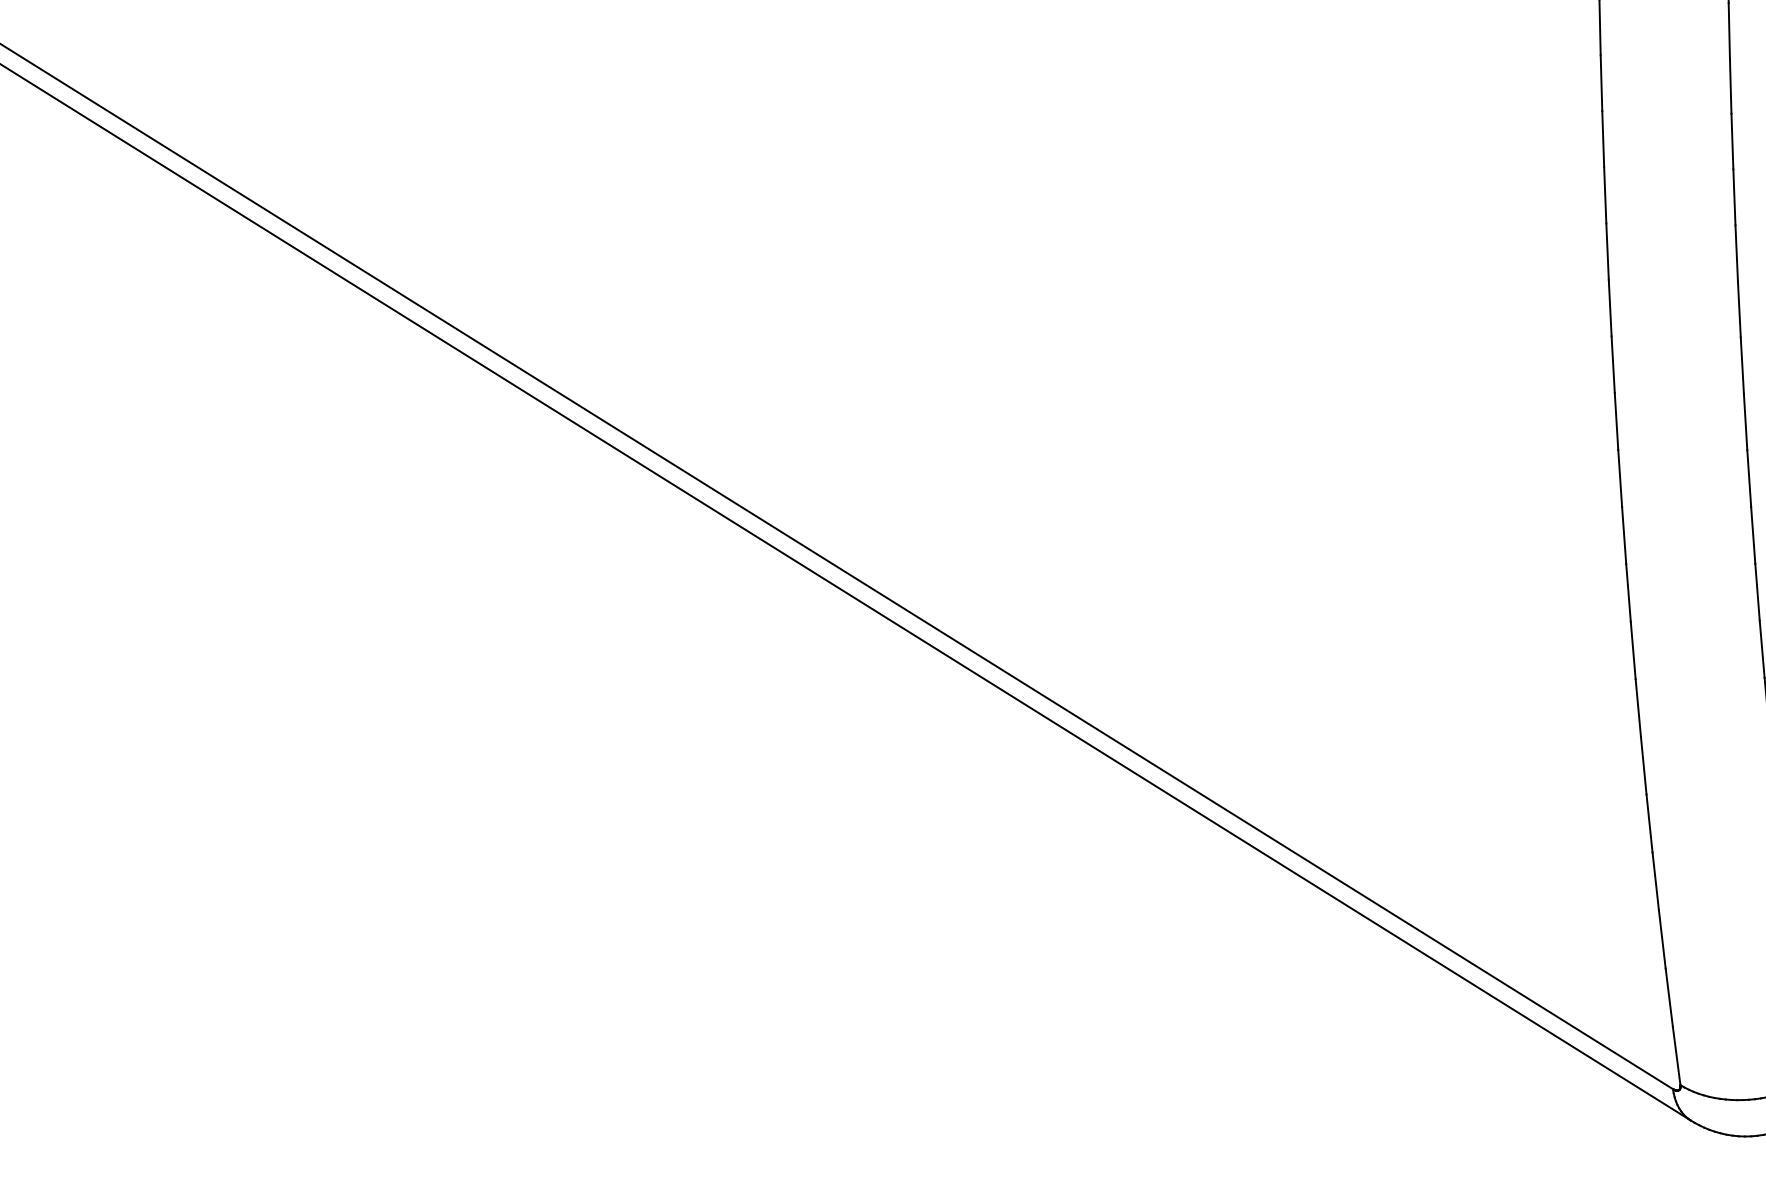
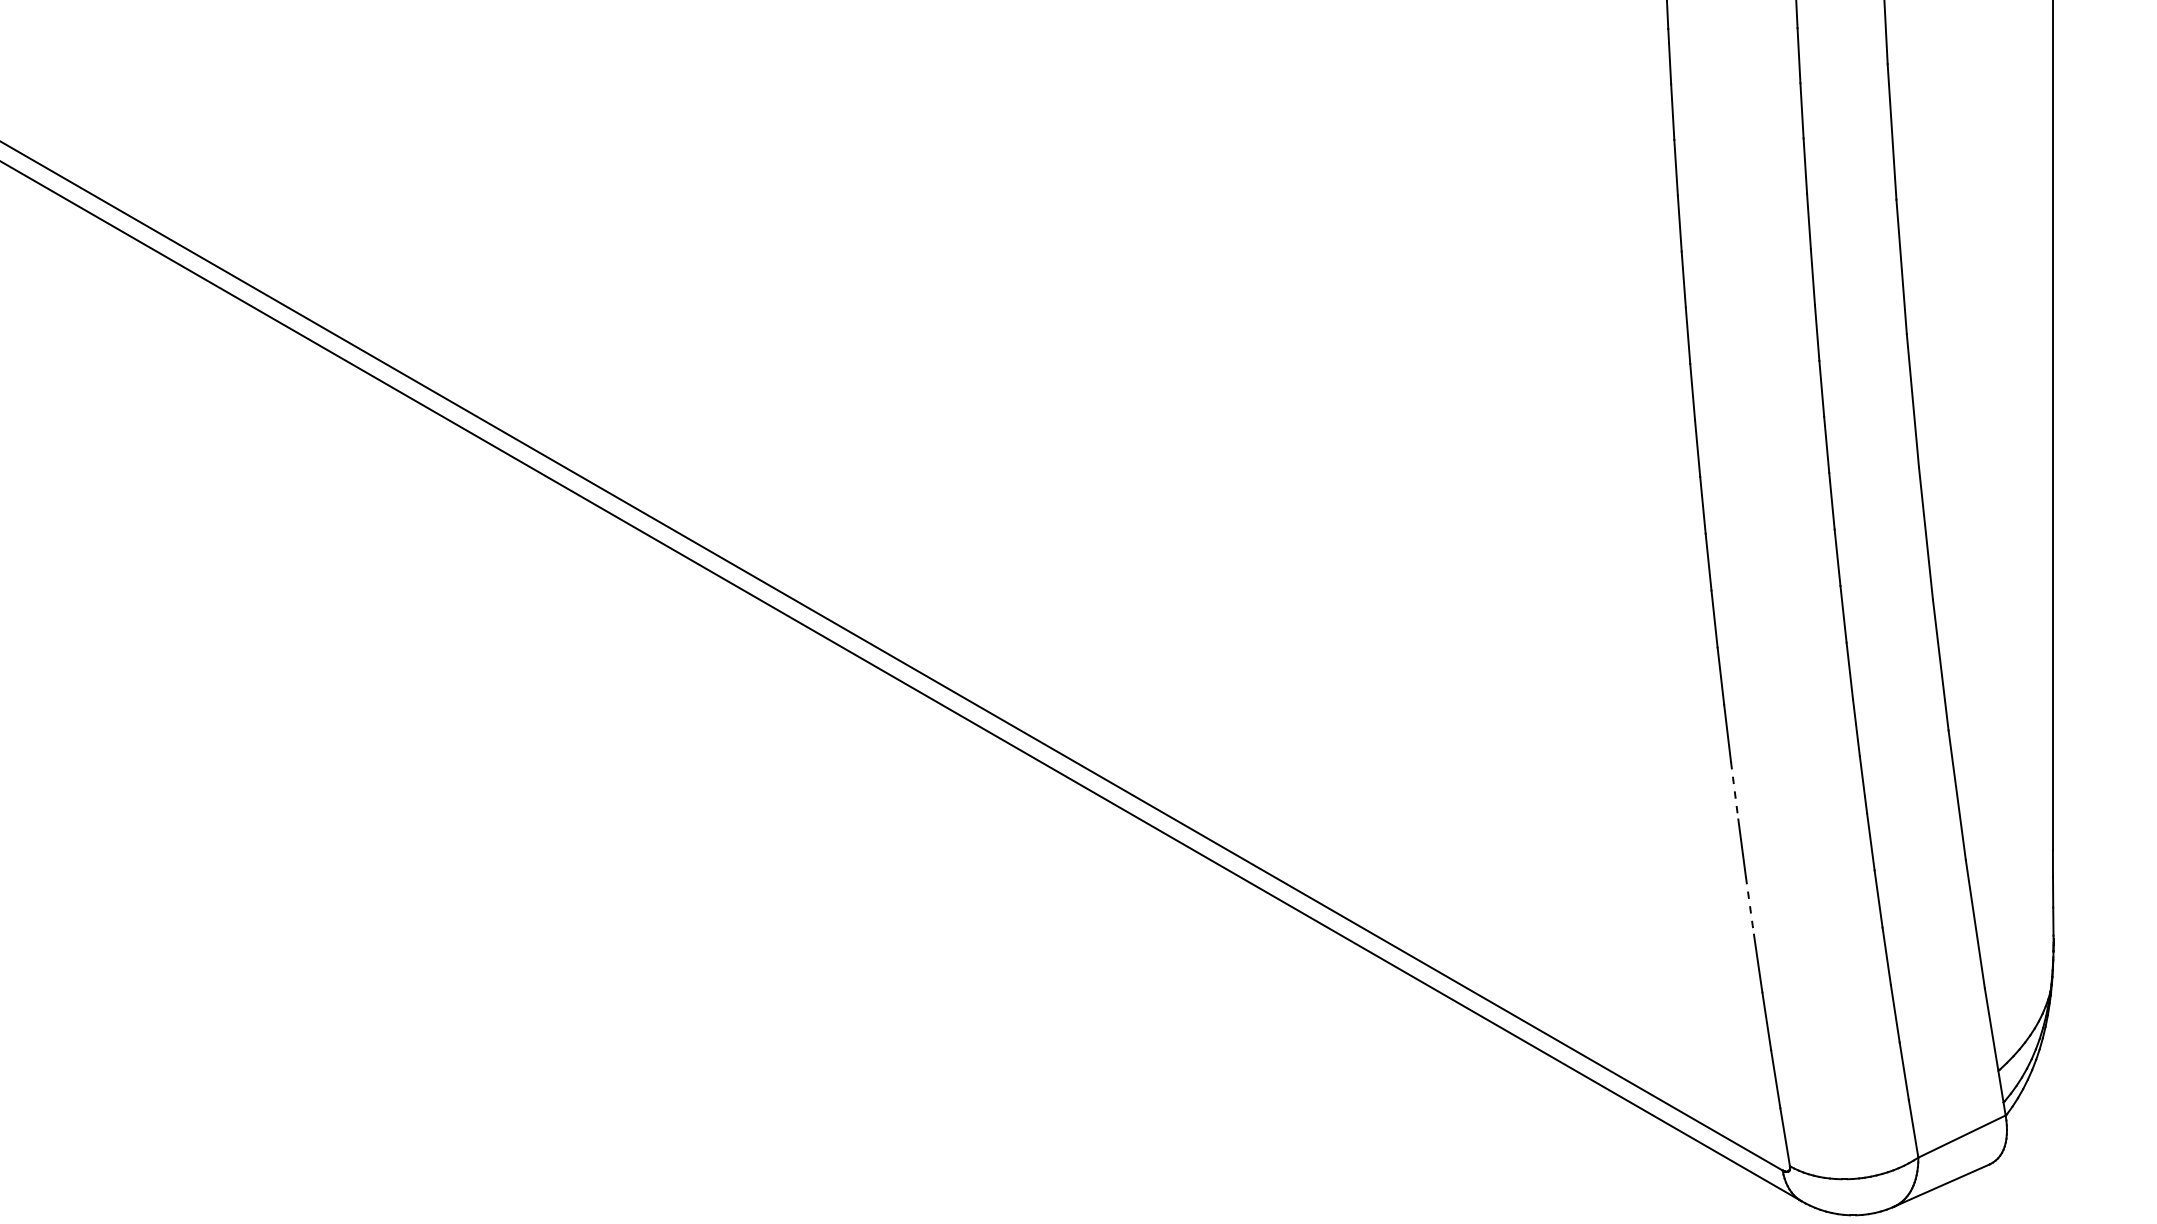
line: (1638, 707) -> (1734, 790), solid -> dashed
line: (1650, 824) -> (1750, 906), solid -> dashed

